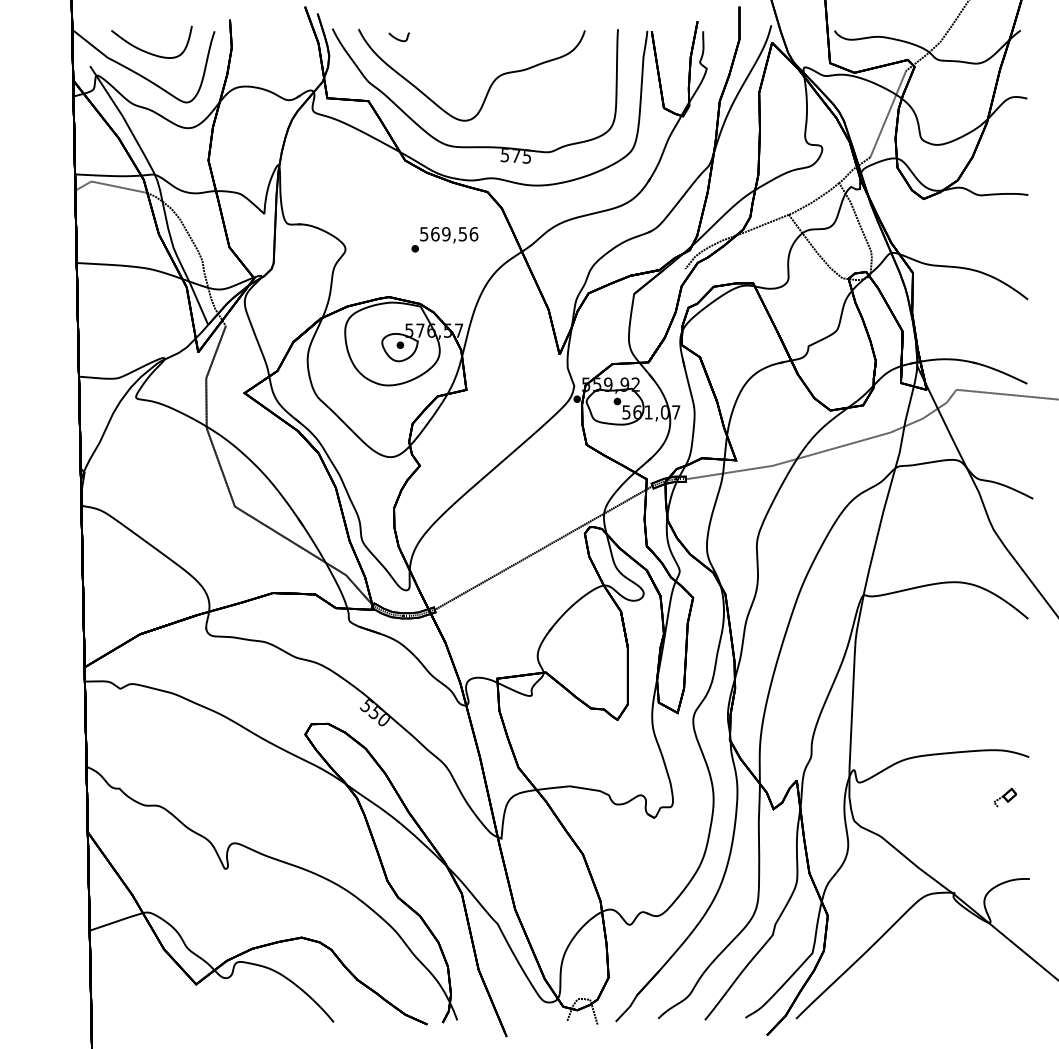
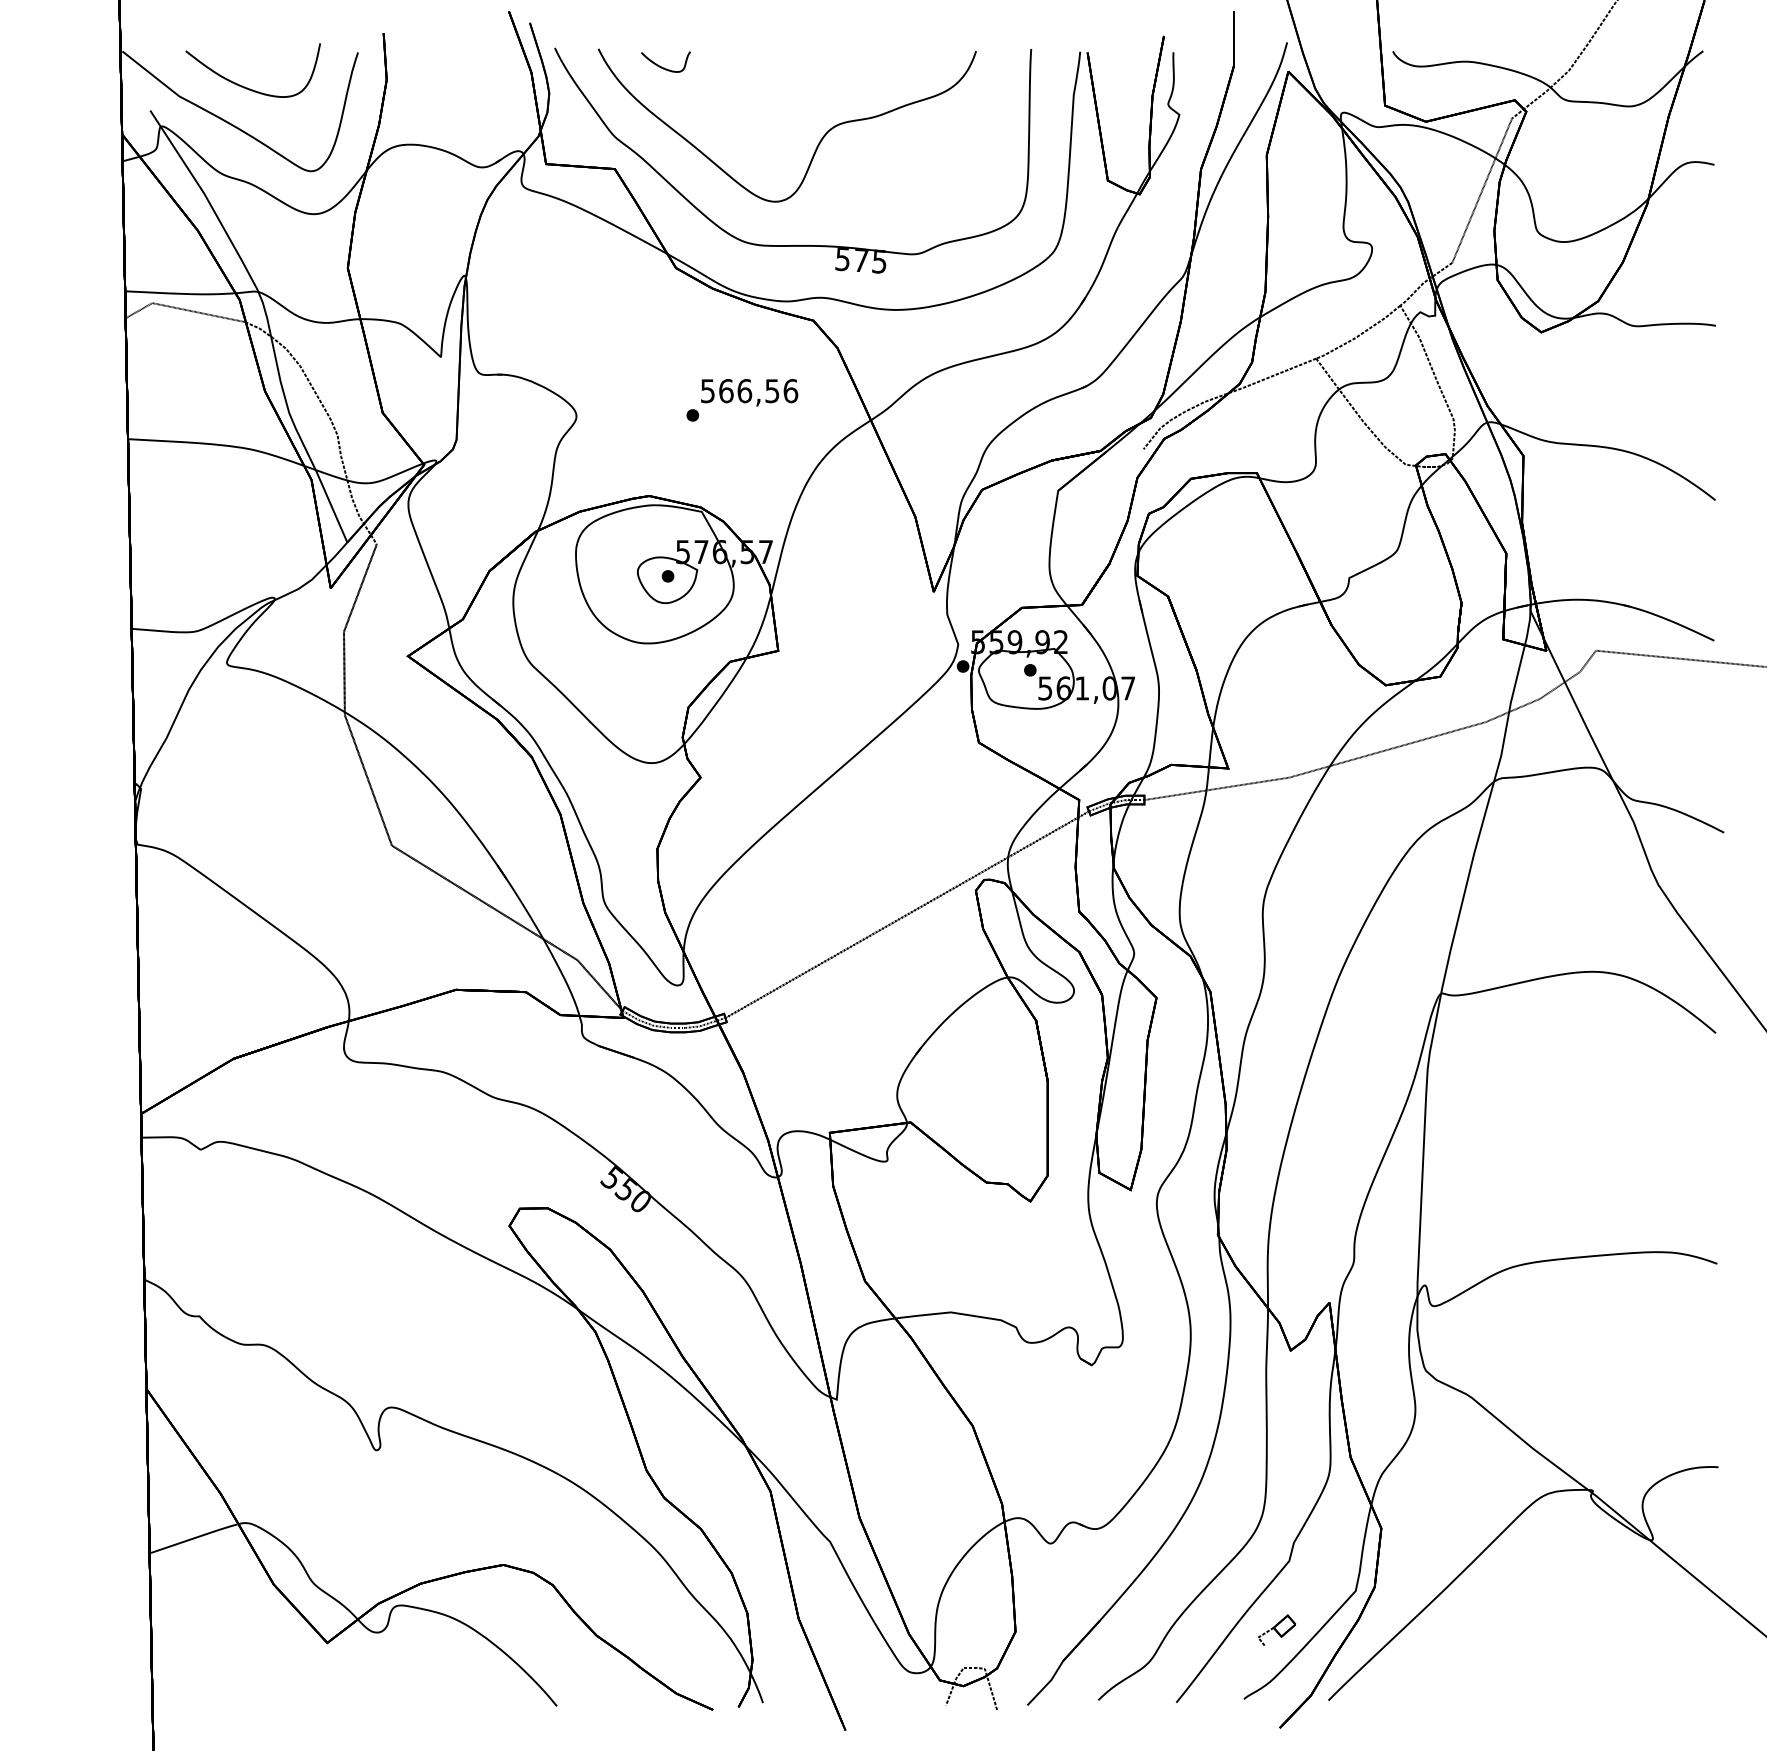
part: (399, 36) -> (666, 61), size x1.43
text: (446, 234) -> (744, 391), 569,56 -> 566,56
part: (1004, 797) -> (1275, 1629), moved

